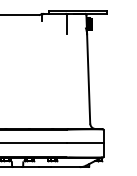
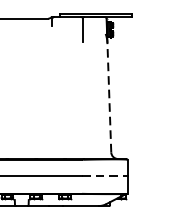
line: (88, 78) -> (109, 96), solid -> dashed
line: (85, 143) -> (105, 176), solid -> dashed

